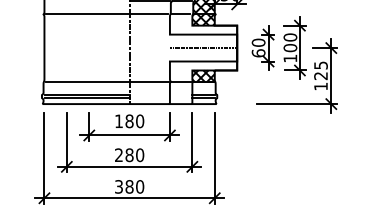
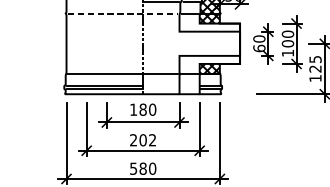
line: (107, 14) -> (123, 13), solid -> dashed
line: (203, 48) -> (209, 44), removed
text: (134, 155) -> (147, 140), 280 -> 202
text: (118, 186) -> (133, 168), 380 -> 580

